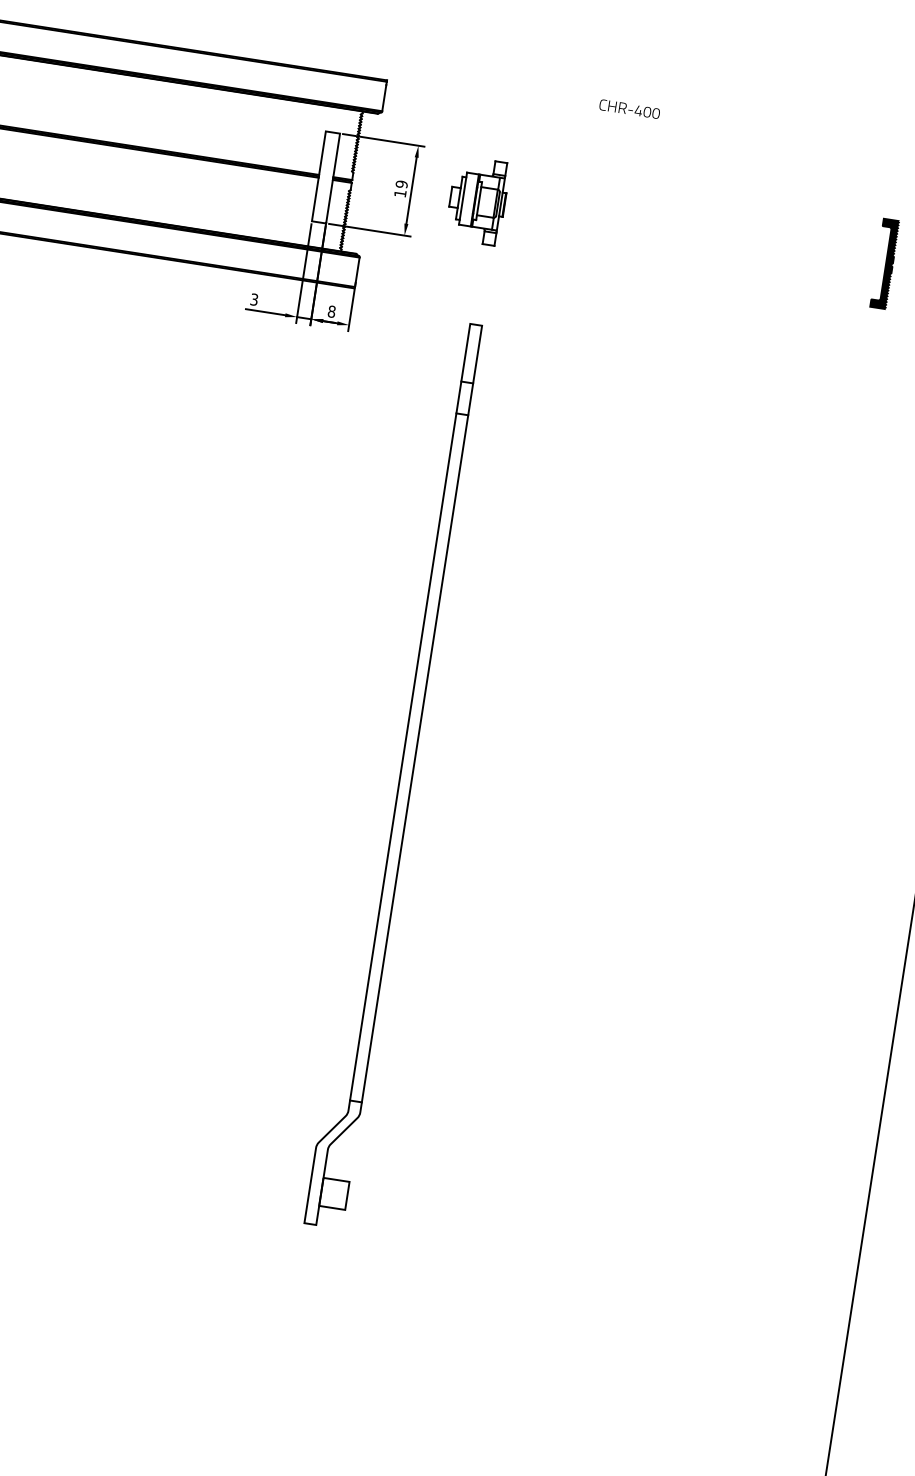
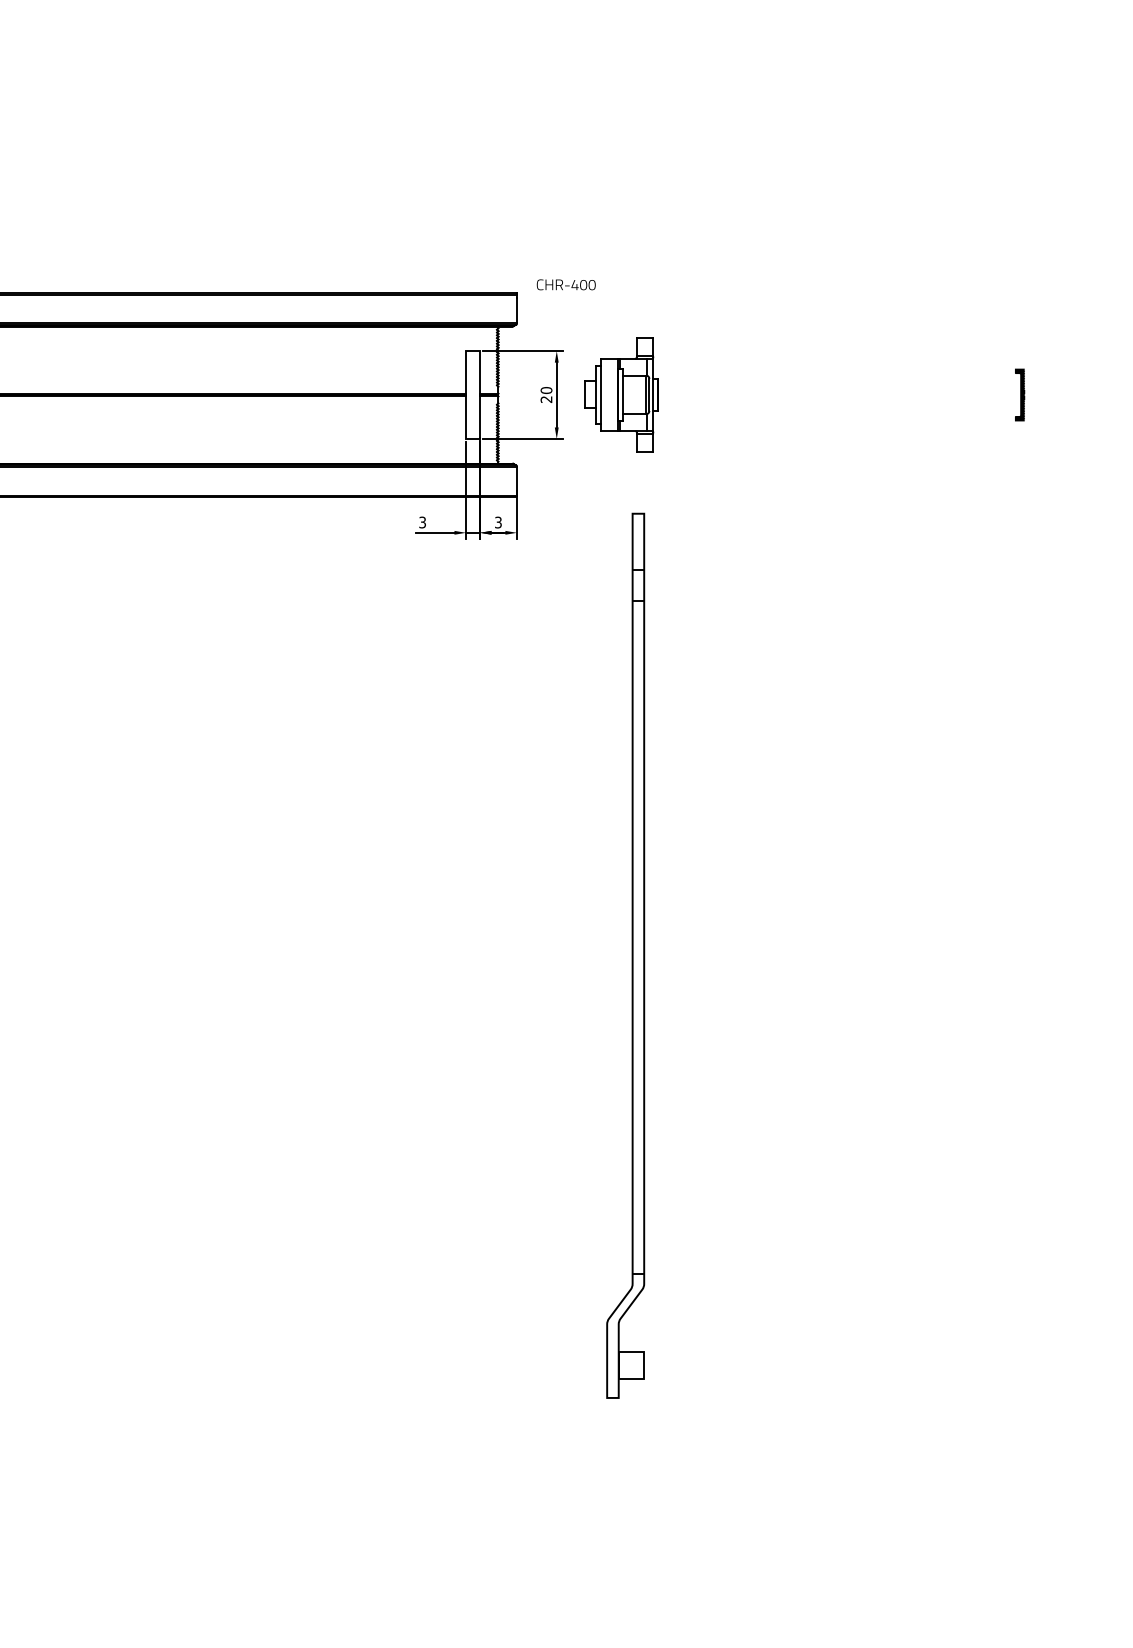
text: (628, 108) -> (565, 284), moved
text: (401, 188) -> (546, 394), 19 -> 20
part: (477, 201) -> (621, 395), size x1.4
part: (884, 263) -> (1019, 394), size x0.6
text: (331, 311) -> (498, 522), 8 -> 3

